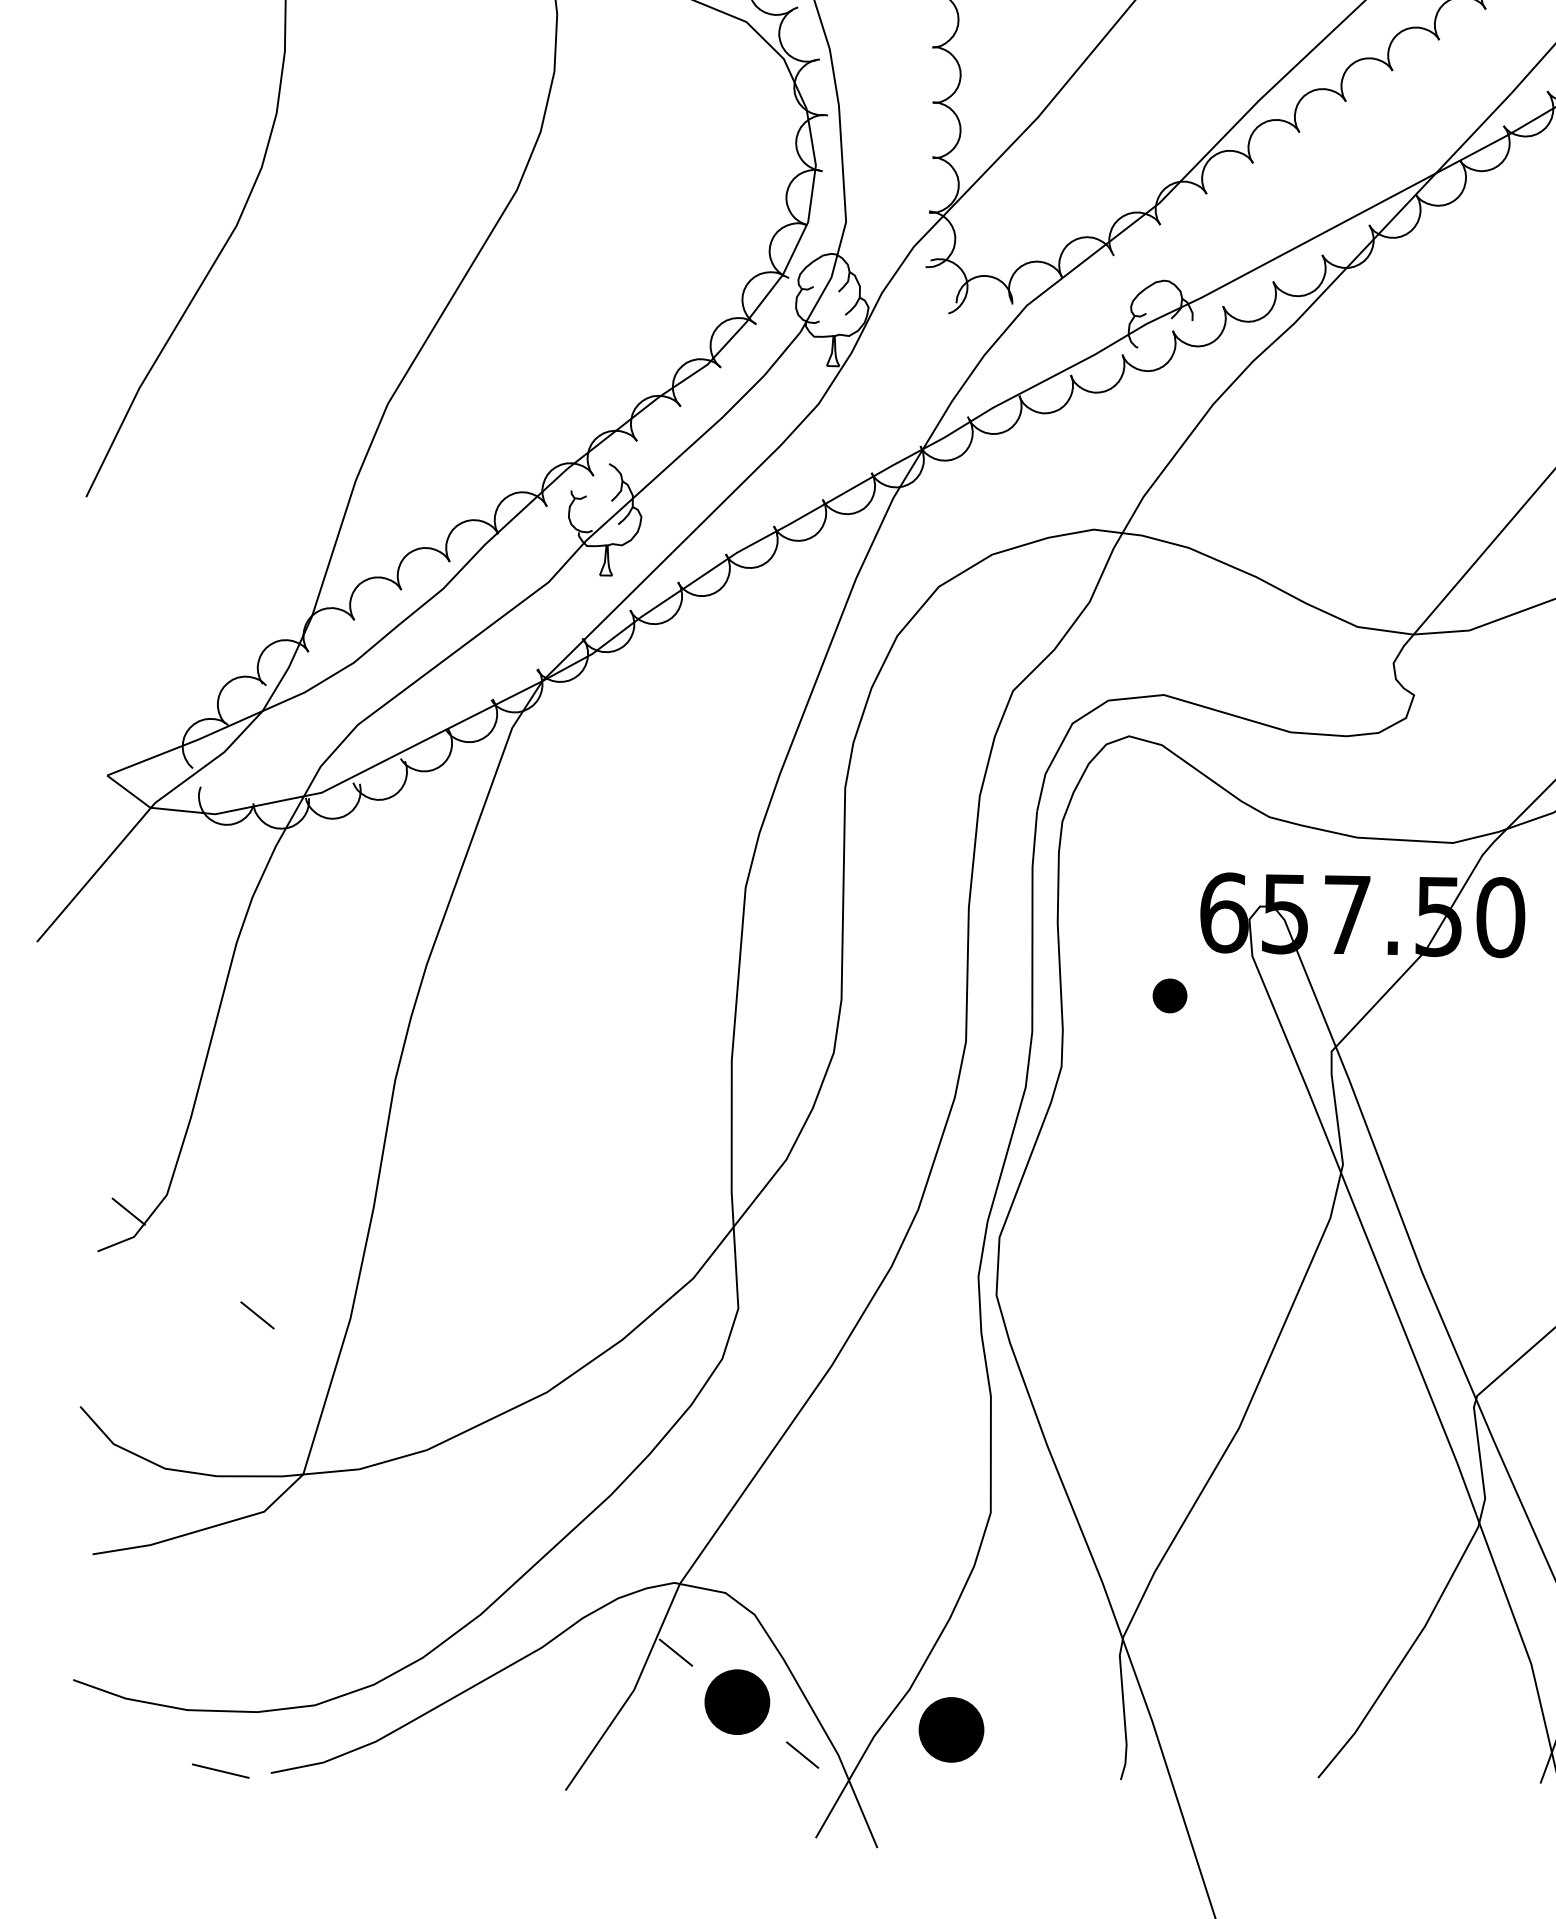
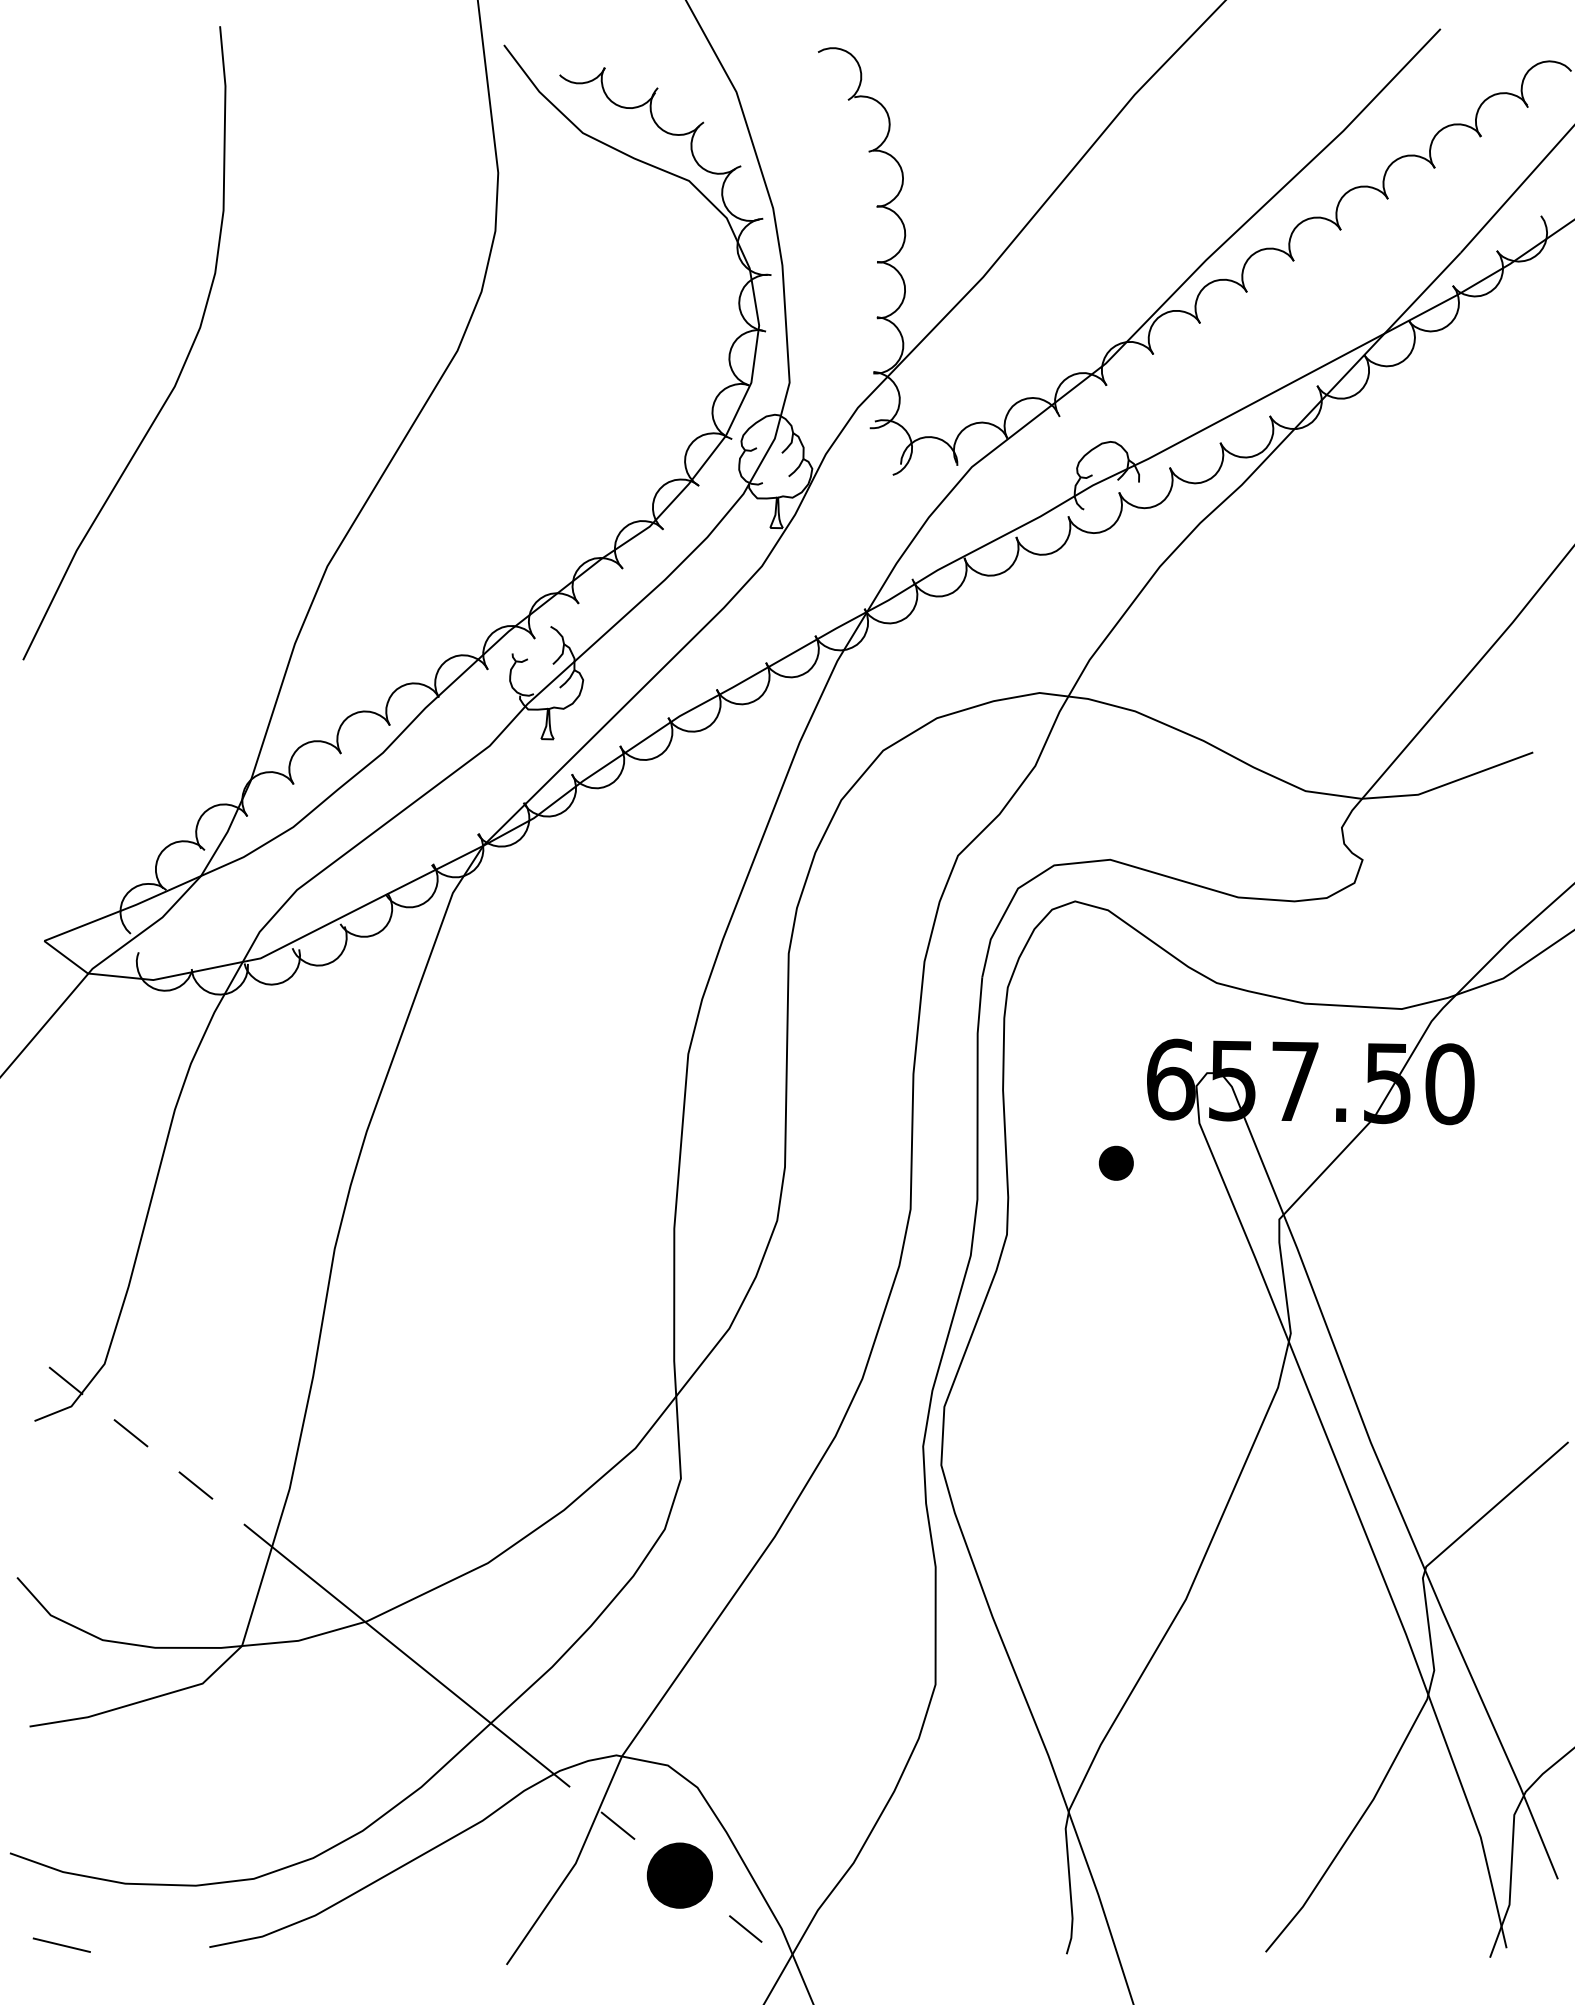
line: (192, 1263) -> (130, 1433), added
line: (466, 1483) -> (406, 1655), added
part: (951, 1729) -> (895, 1903), removed
line: (220, 1770) -> (61, 1944), moved

